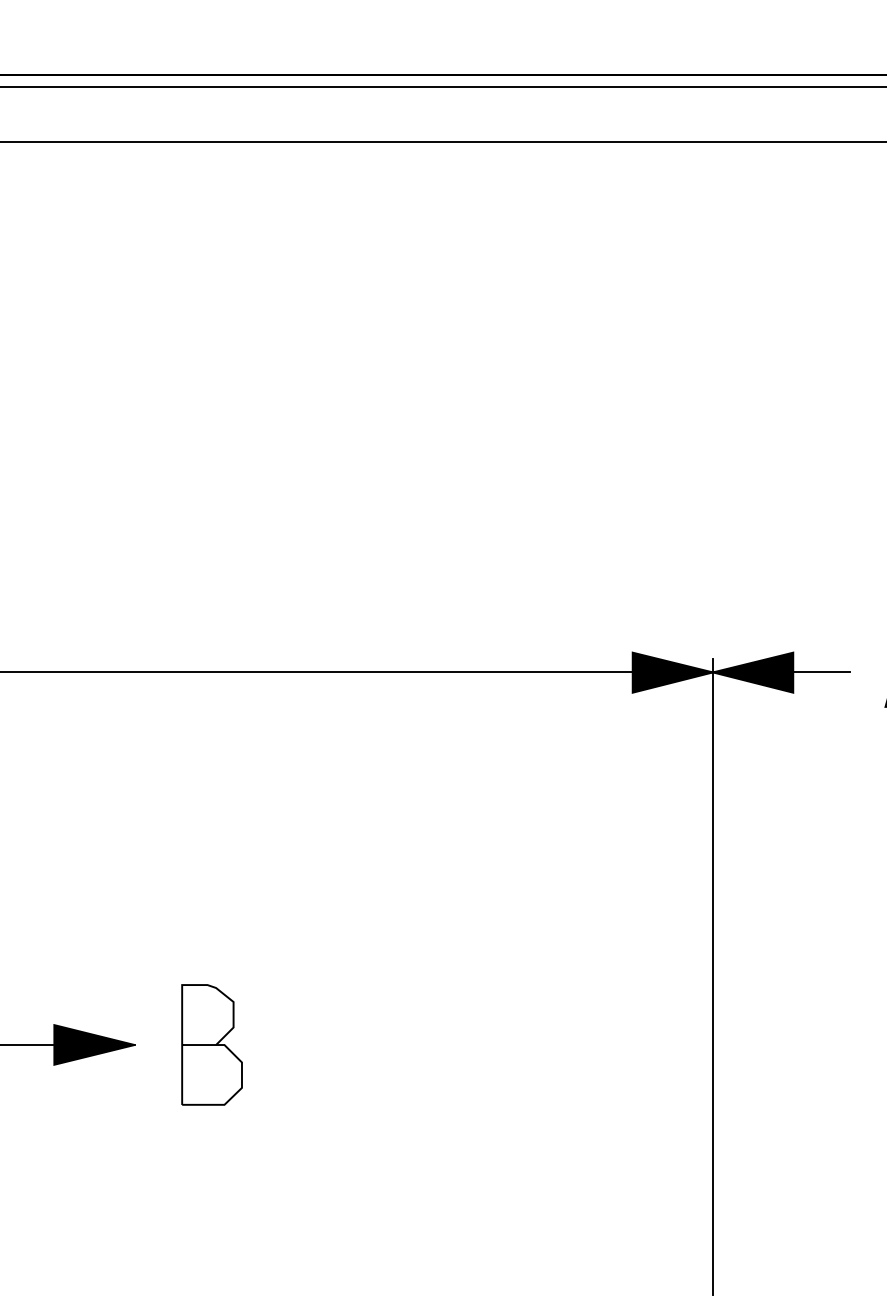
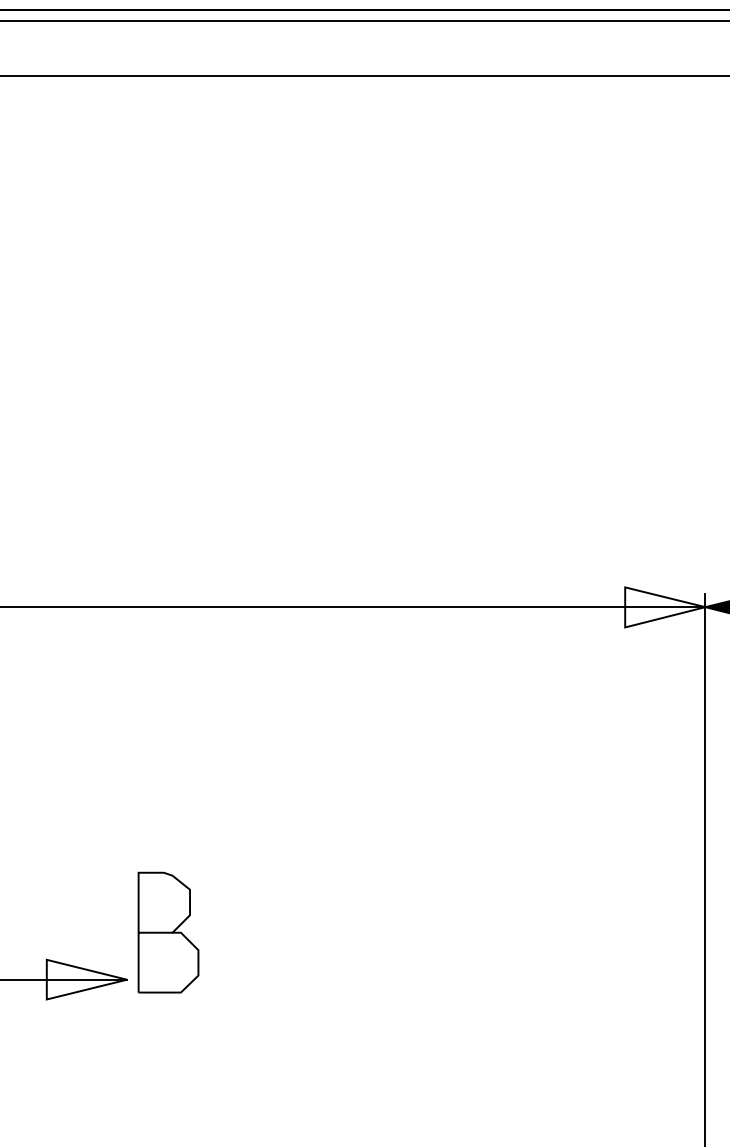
fill: (672, 672) -> (664, 607), removed
fill: (94, 1044) -> (86, 979), removed
part: (211, 1044) -> (167, 932), moved

